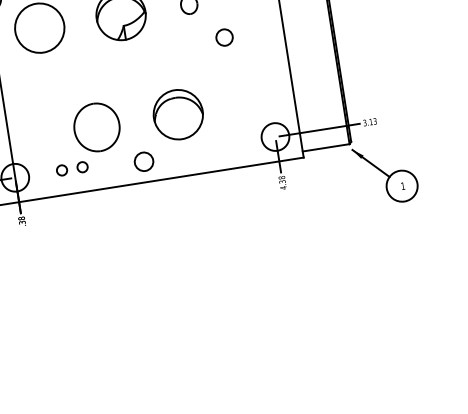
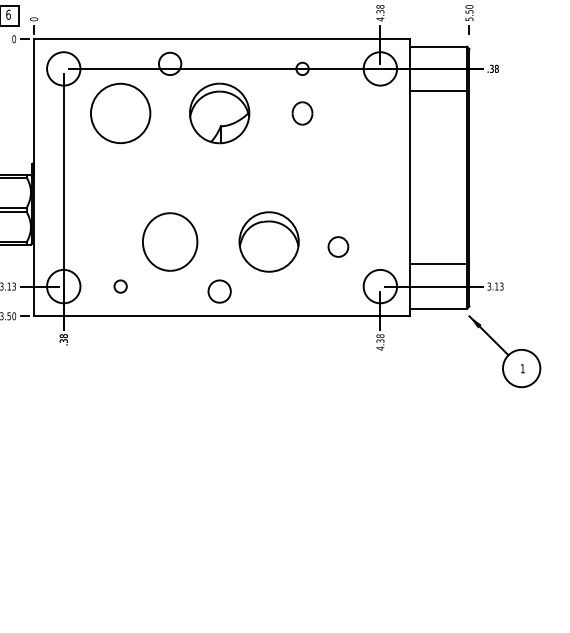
circle: (224, 37) -> (338, 246), moved
line: (321, 111) -> (439, 264), added
circle: (82, 167) -> (145, 286), removed

